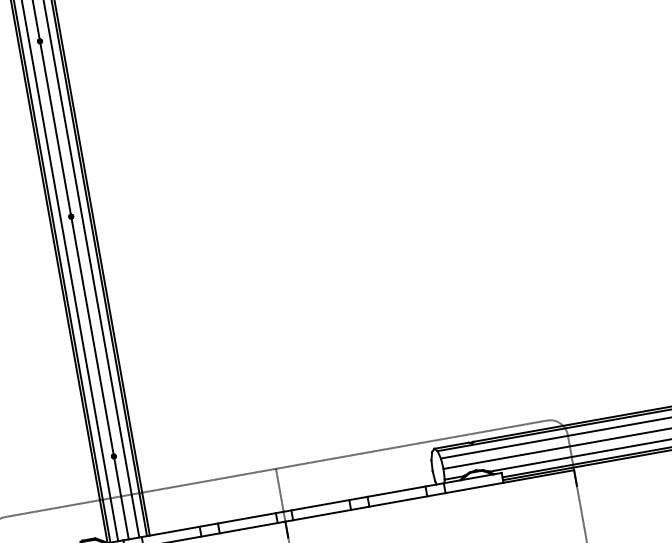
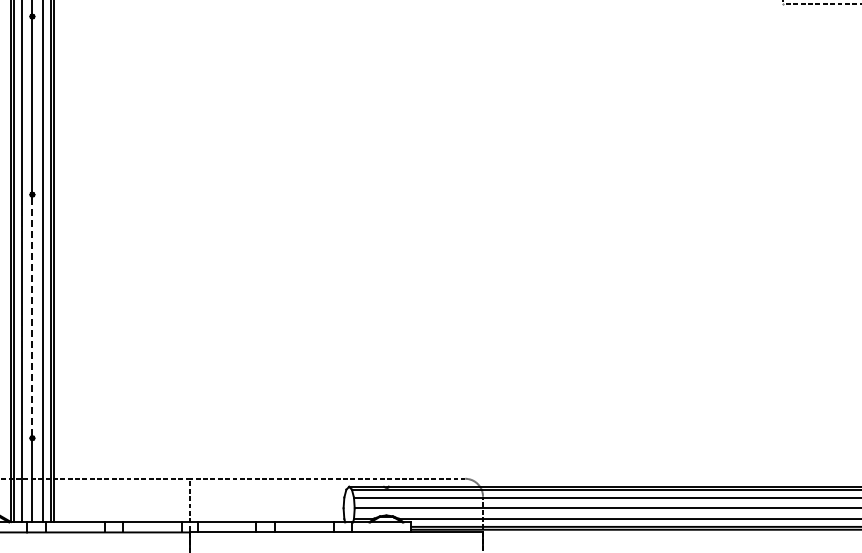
line: (92, 336) -> (32, 316), solid -> dashed

